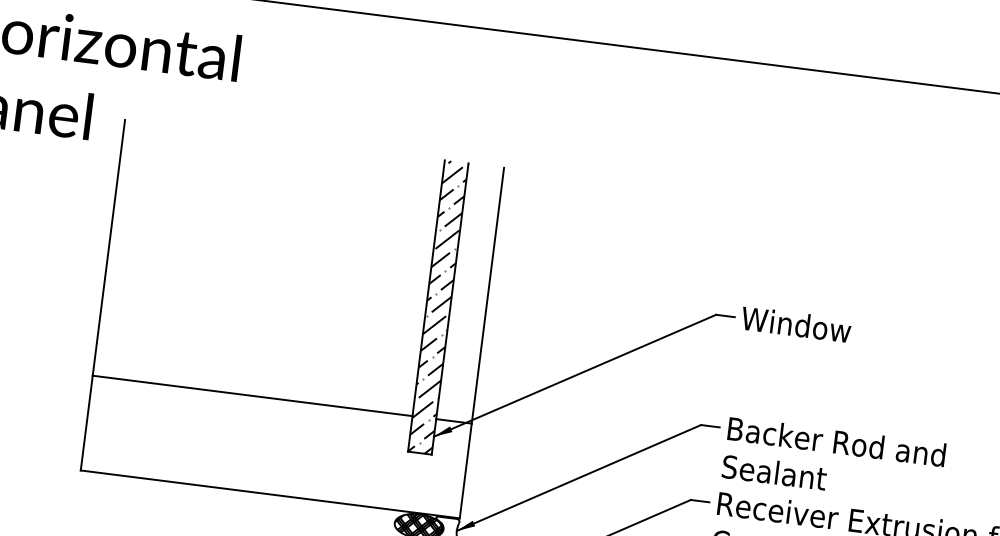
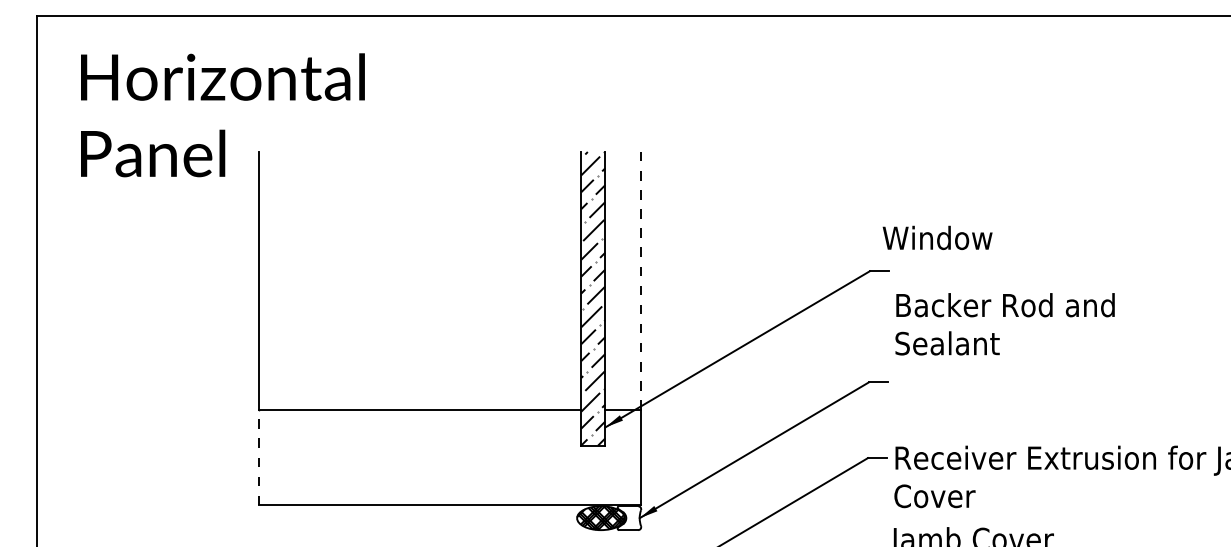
line: (488, 295) -> (641, 280), solid -> dashed
text: (796, 324) -> (937, 237), moved
line: (87, 423) -> (259, 457), solid -> dashed
text: (833, 460) -> (1004, 324), moved

